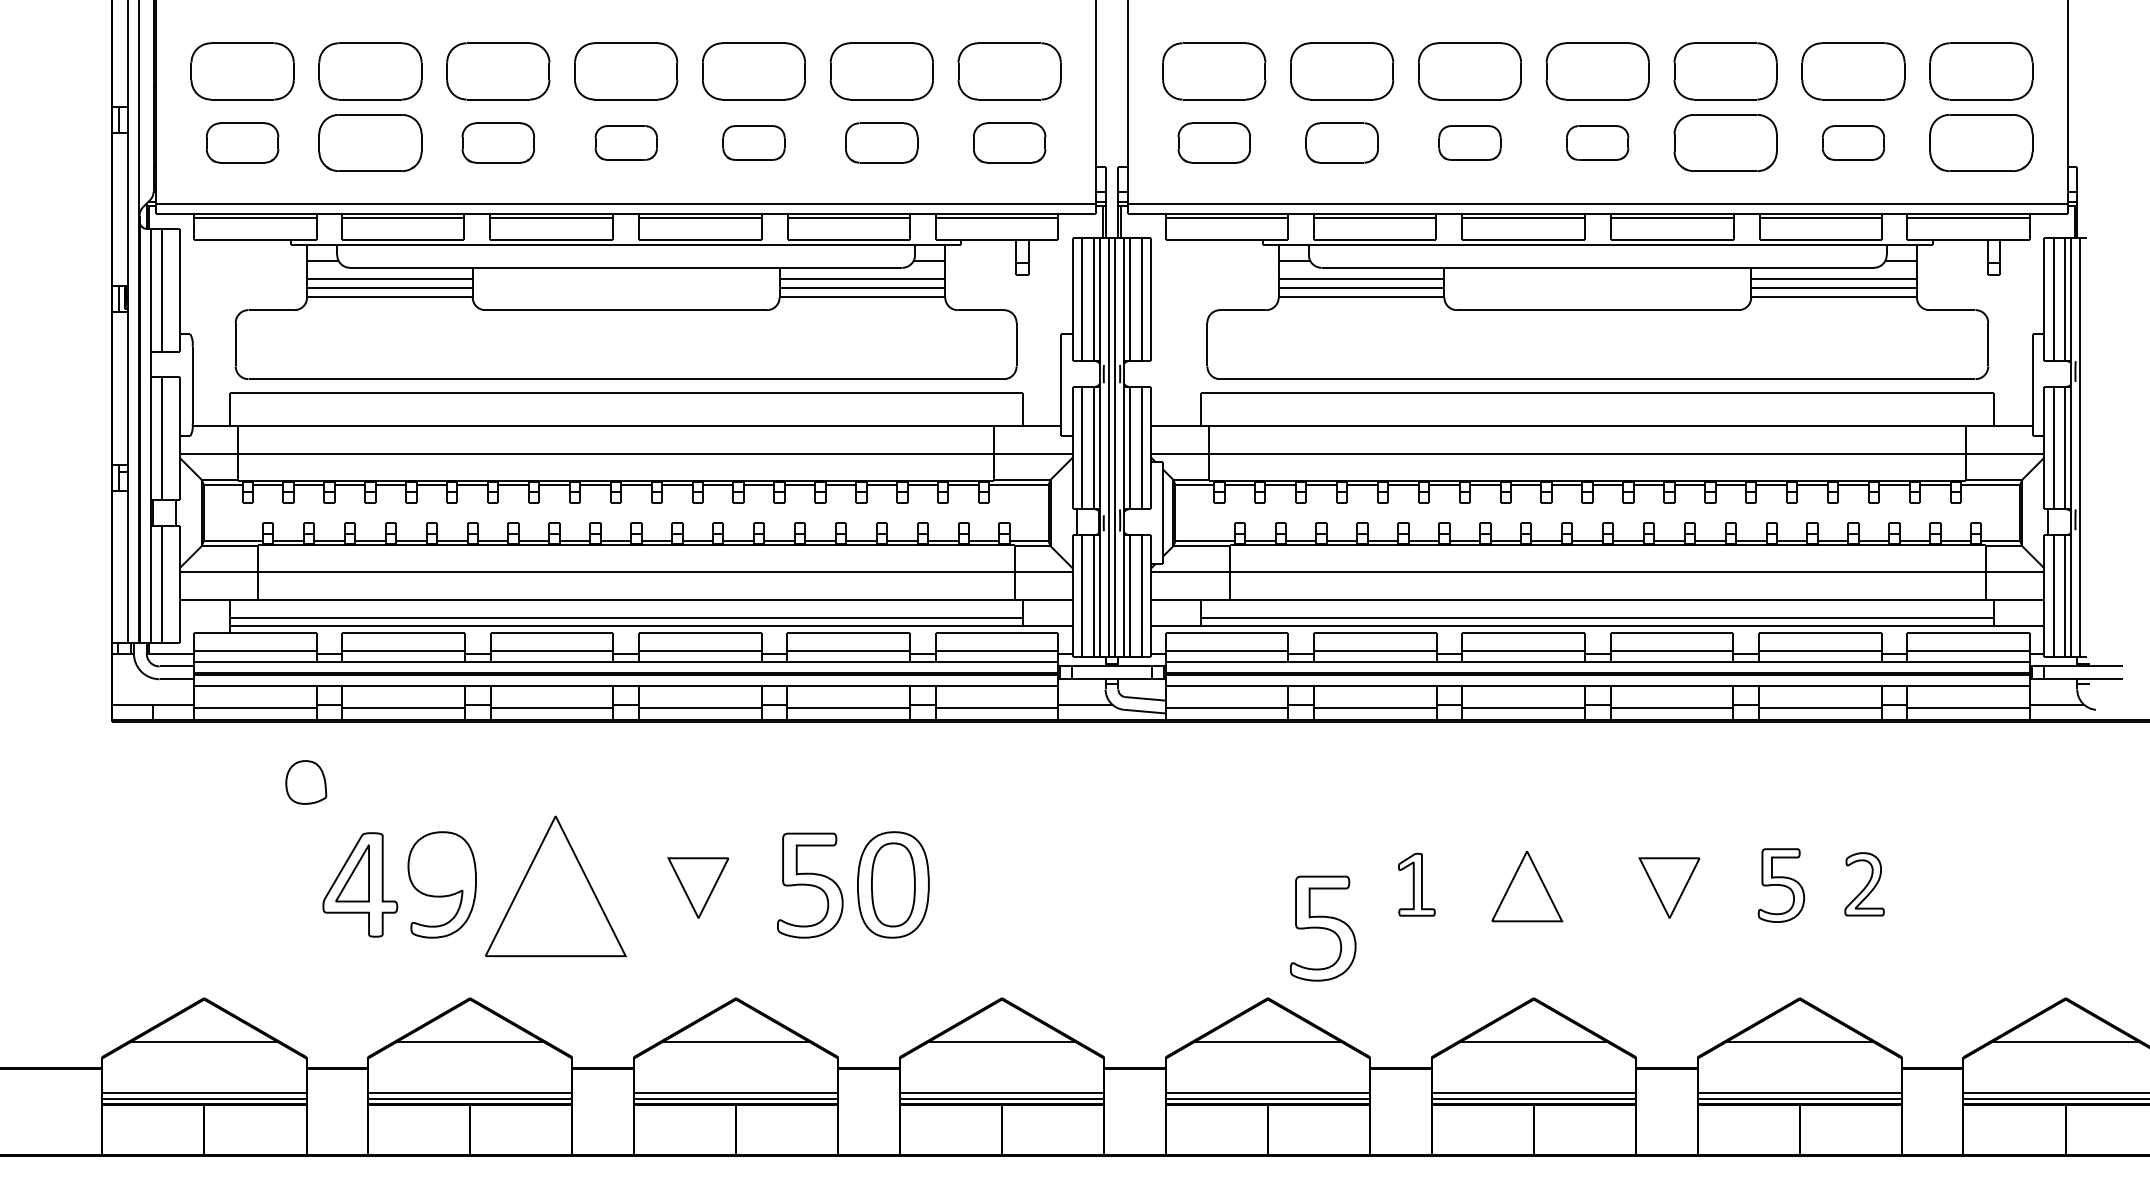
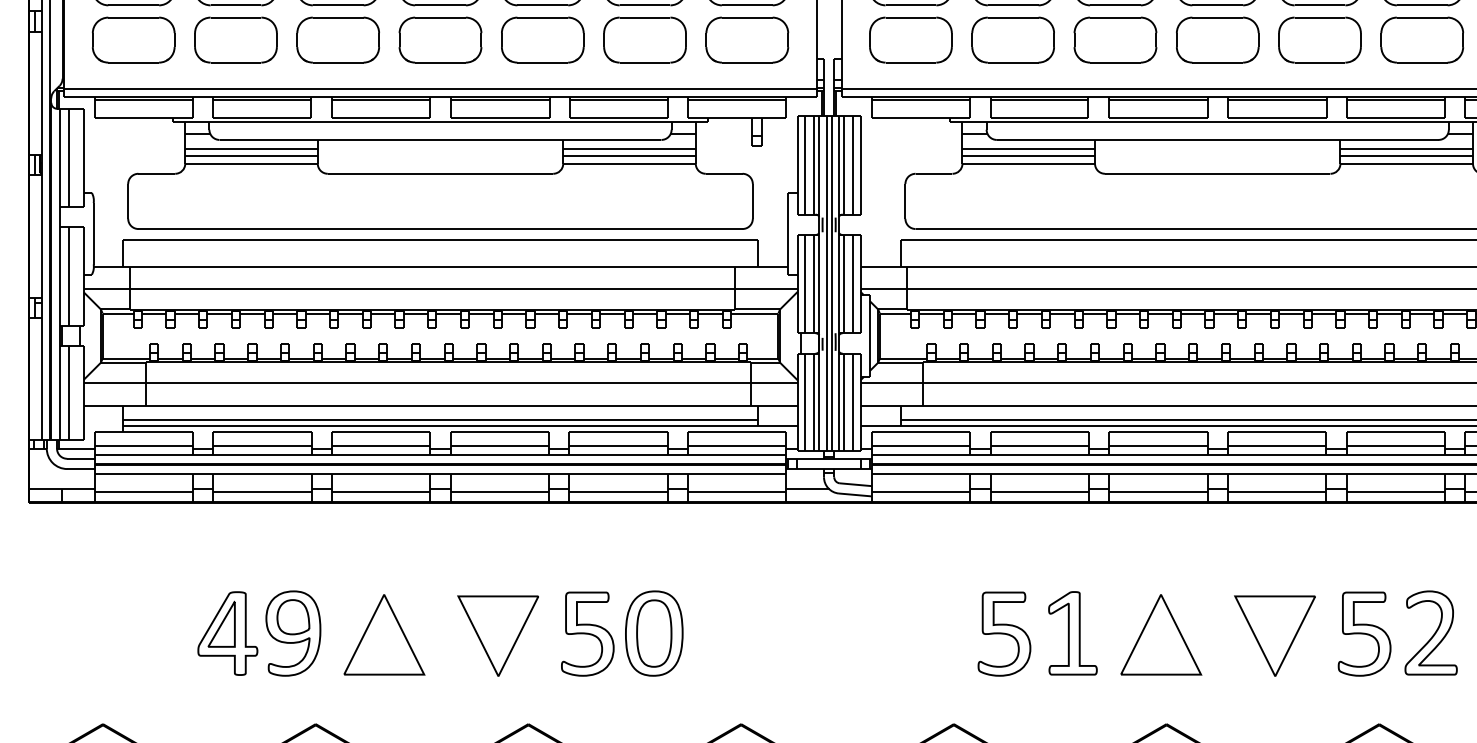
part: (242, 142) -> (133, 39), size x1.43
part: (498, 142) -> (338, 39), size x1.43
part: (626, 142) -> (440, 39), size x1.67
part: (753, 142) -> (542, 39), size x1.67
part: (881, 142) -> (644, 39), size x1.43
part: (1009, 142) -> (747, 39), size x1.43
part: (1214, 142) -> (911, 39), size x1.43
part: (1342, 142) -> (1013, 39), size x1.43
part: (1469, 142) -> (1115, 39), size x1.67
part: (1597, 142) -> (1217, 39), size x1.67
part: (1853, 142) -> (1422, 39), size x1.67
part: (306, 782) -> (293, 617), moved
part: (1416, 884) -> (1072, 633), size x1.67
part: (1864, 884) -> (1431, 633), size x1.67
part: (1781, 885) -> (1364, 634), size x1.43
part: (555, 886) -> (383, 634), size x0.71
part: (1527, 886) -> (1161, 634), size x1.43
part: (698, 887) -> (498, 635), size x1.67
part: (1669, 887) -> (1275, 635), size x1.67
part: (1322, 928) -> (1003, 634), moved

